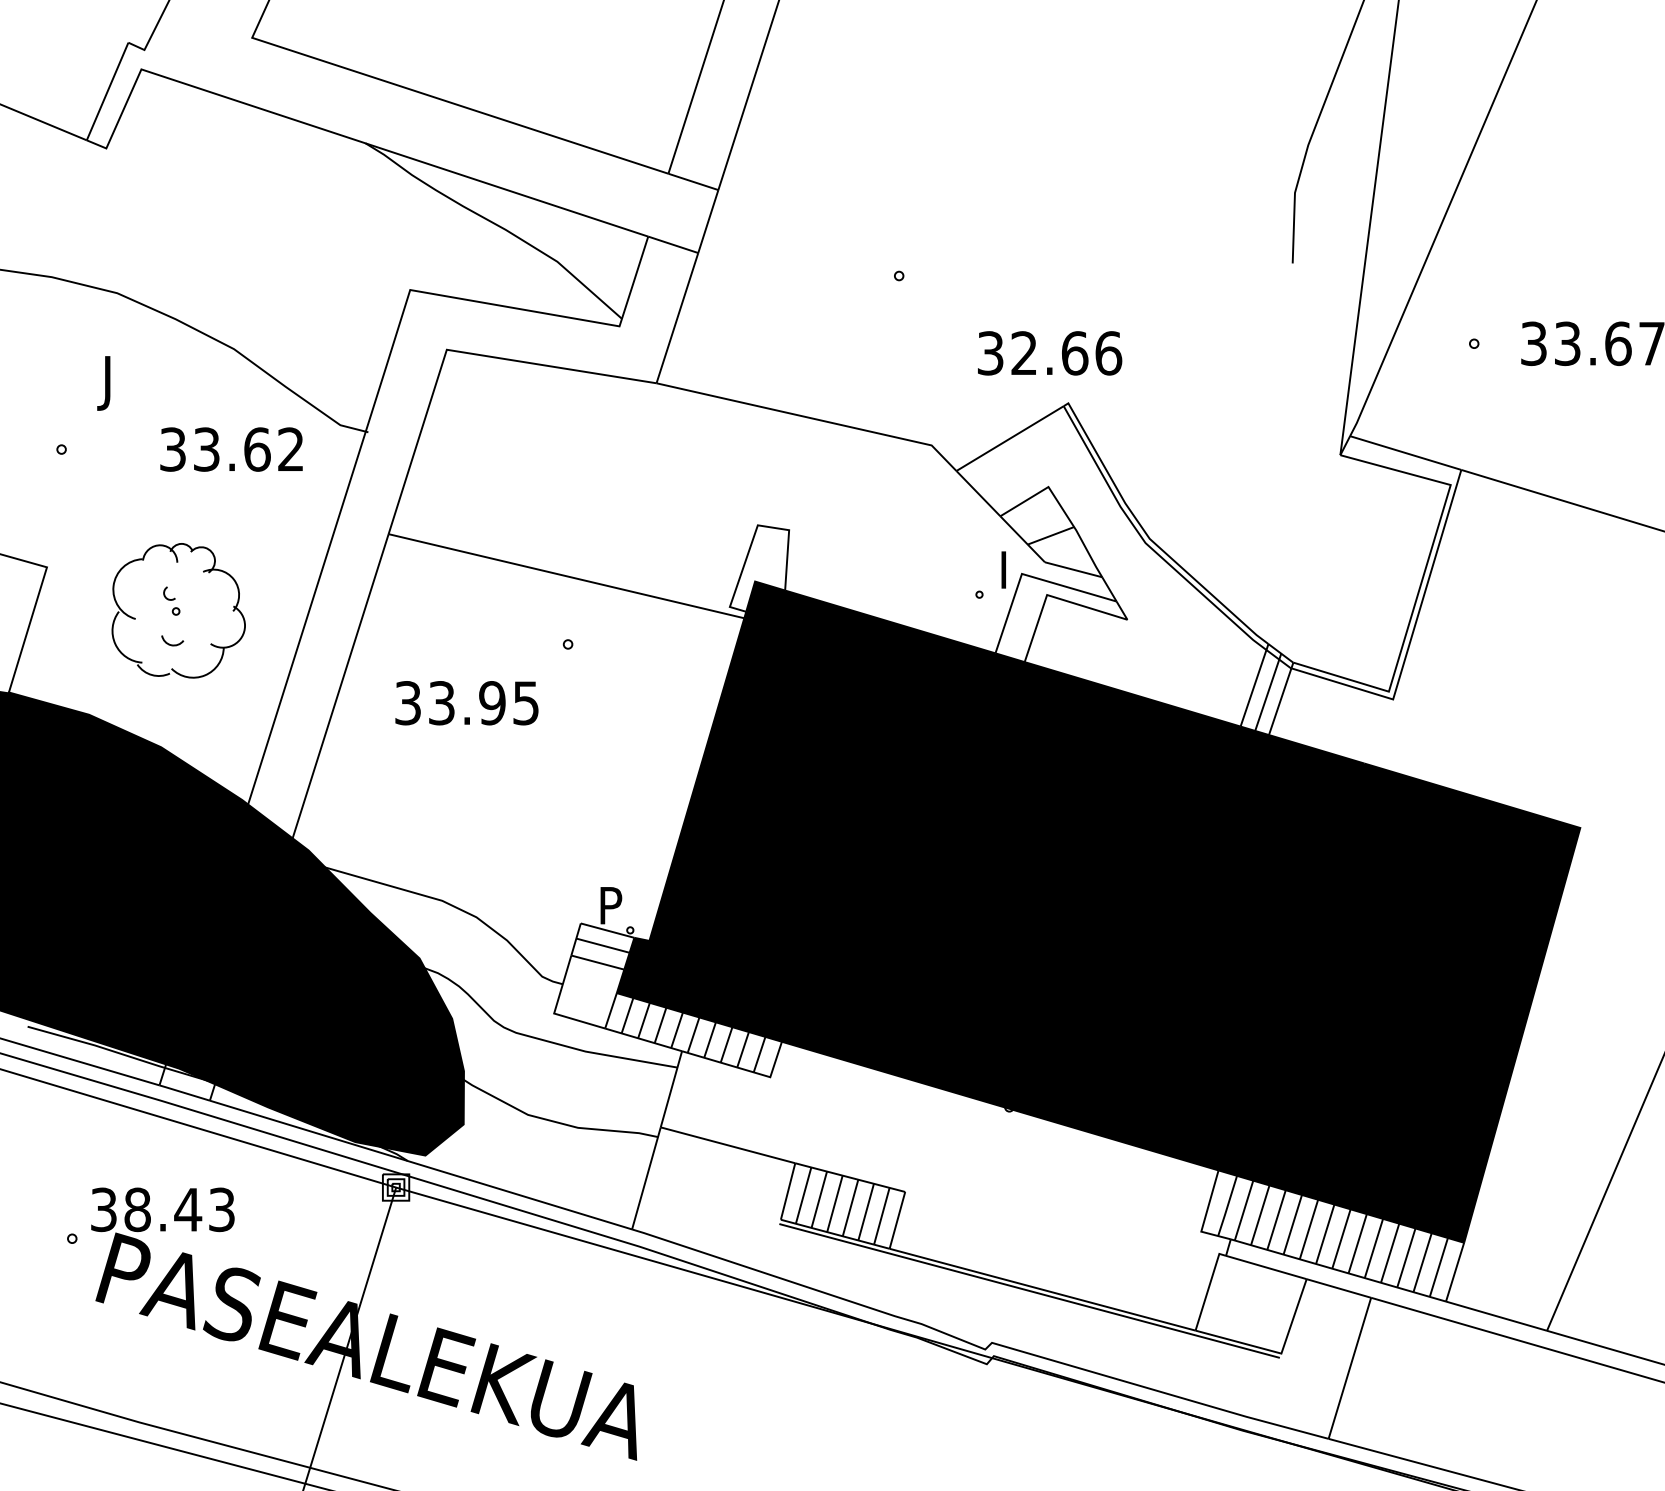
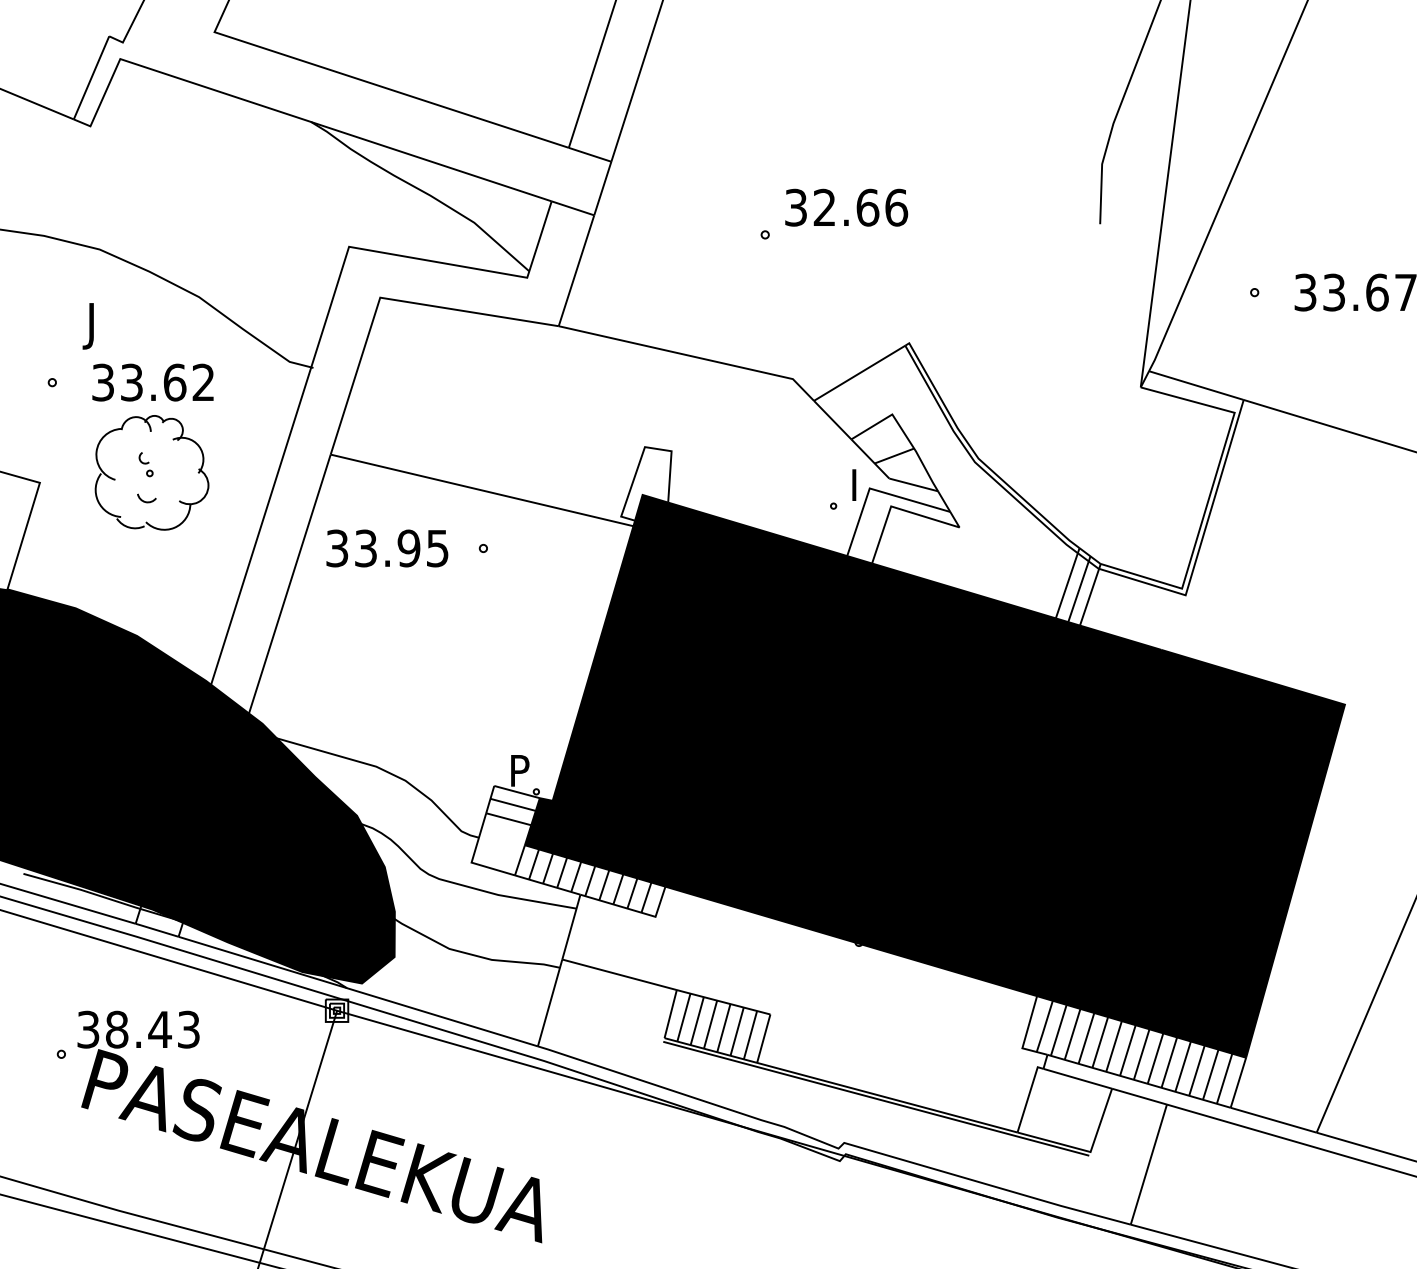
text: (1049, 353) -> (846, 207), moved
text: (230, 449) -> (152, 382), moved
part: (178, 610) -> (151, 472), moved
text: (467, 703) -> (387, 548), moved

